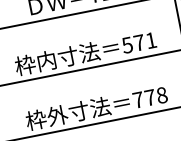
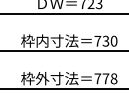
text: (138, 41) -> (105, 40), 571 -> 730

